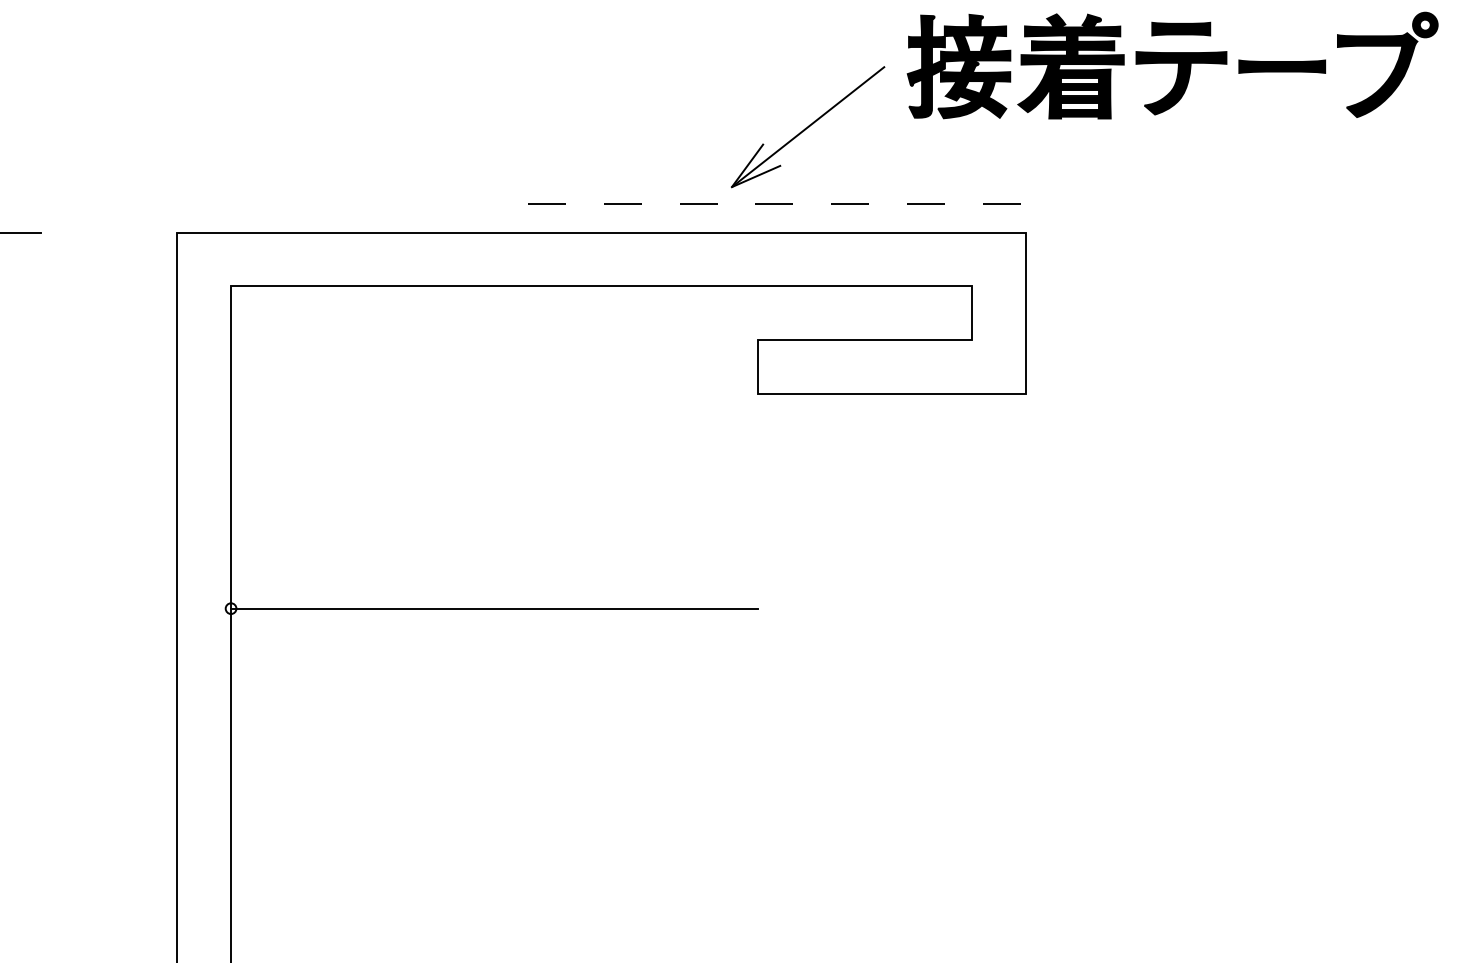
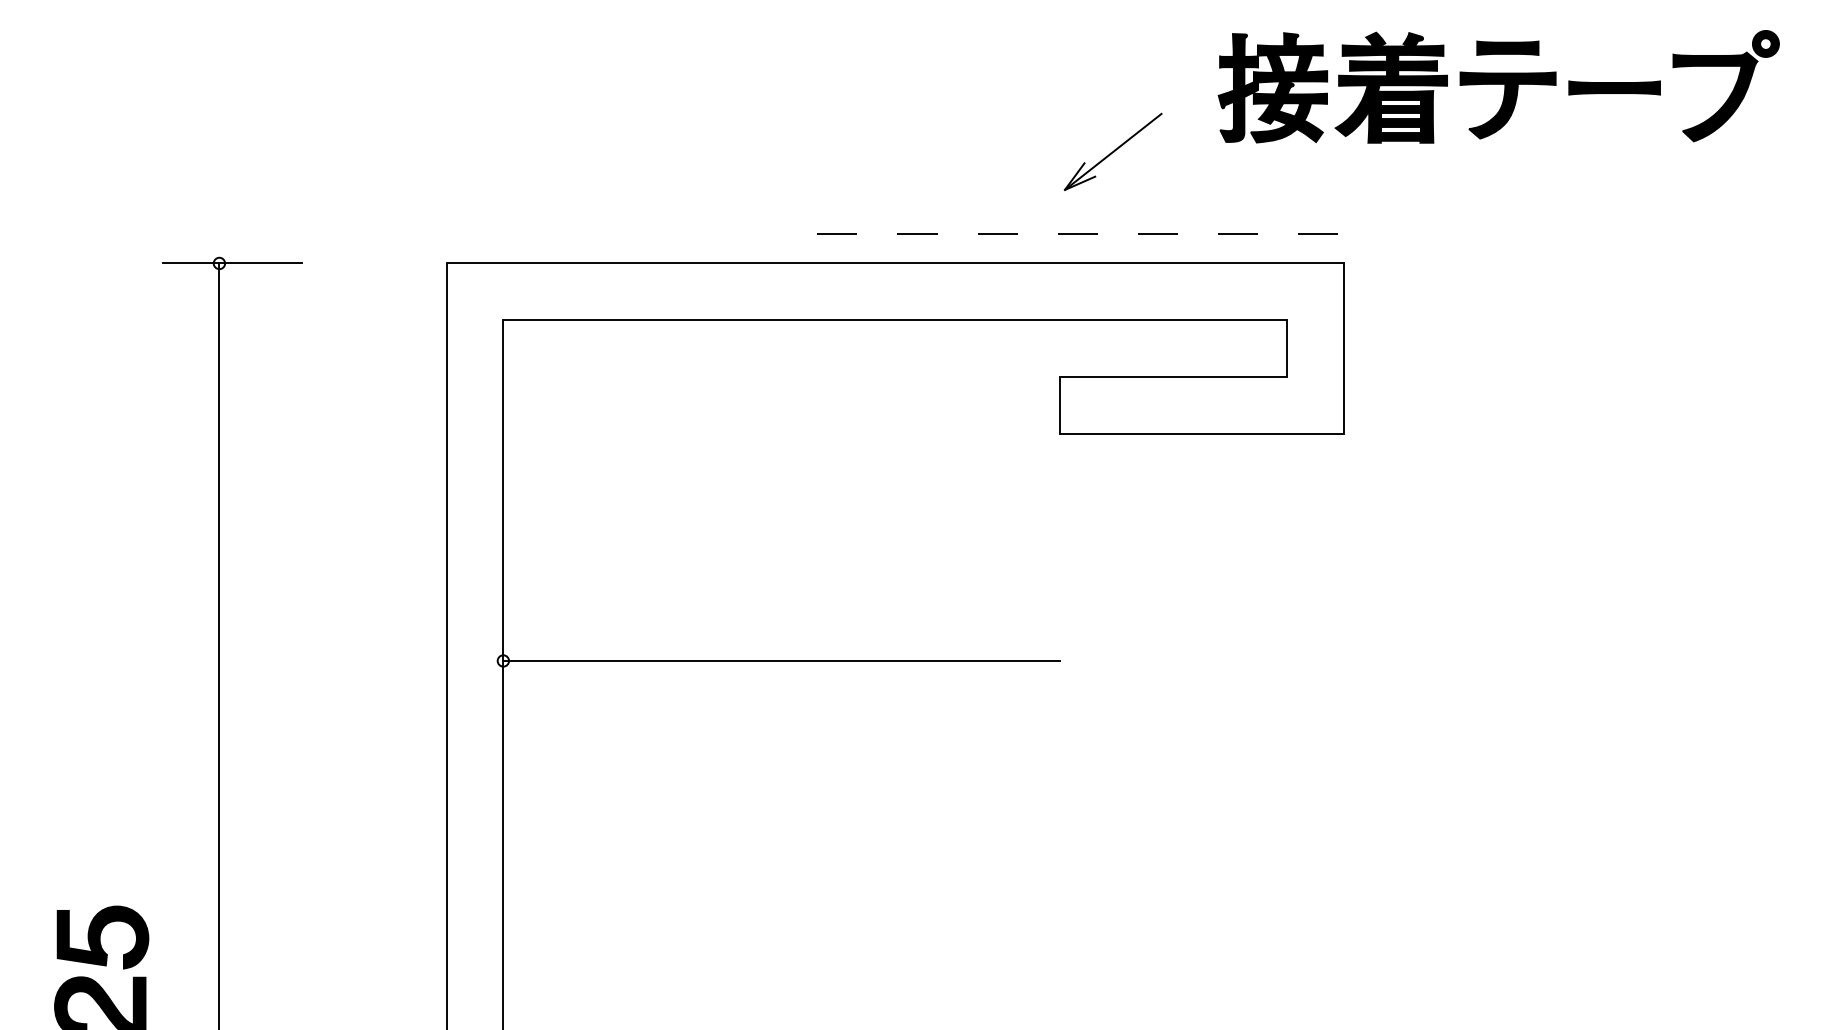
part: (807, 126) -> (1112, 151), size x0.6

